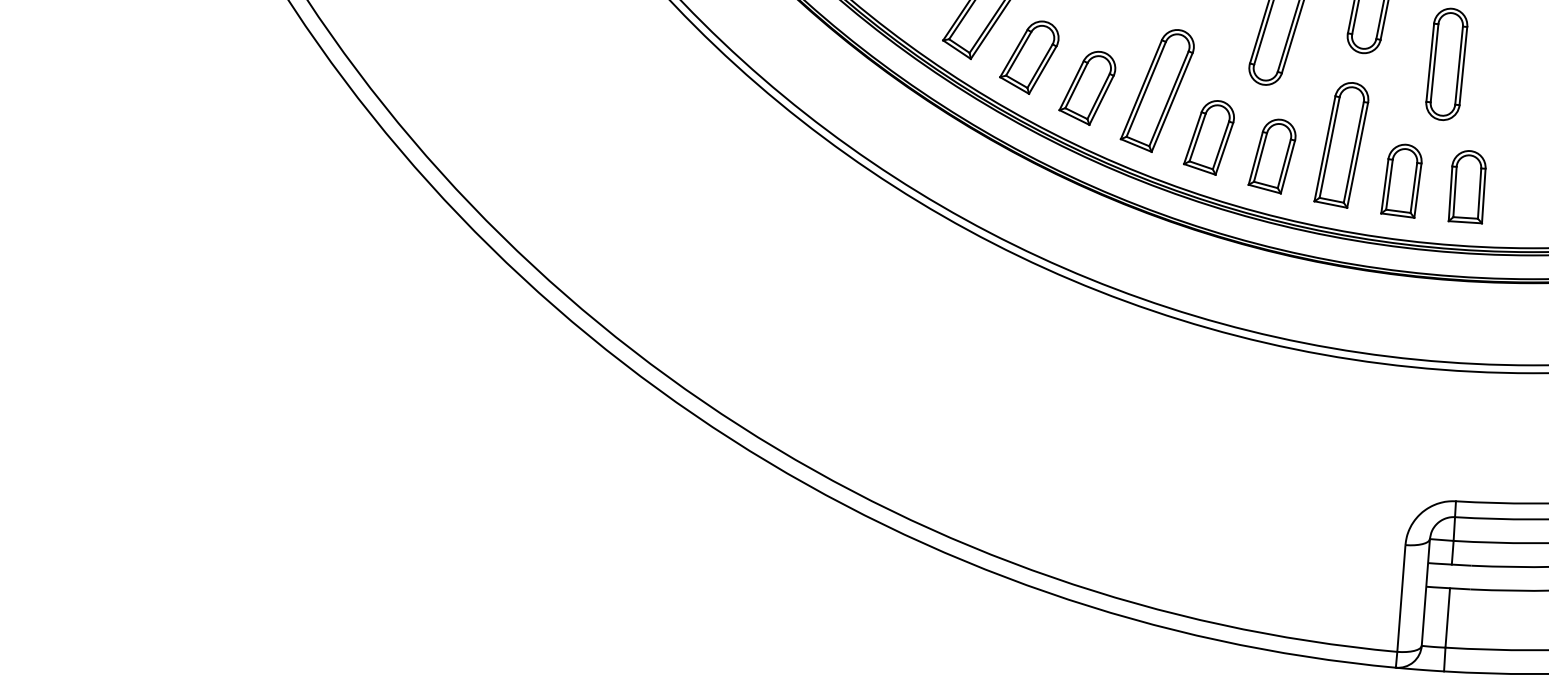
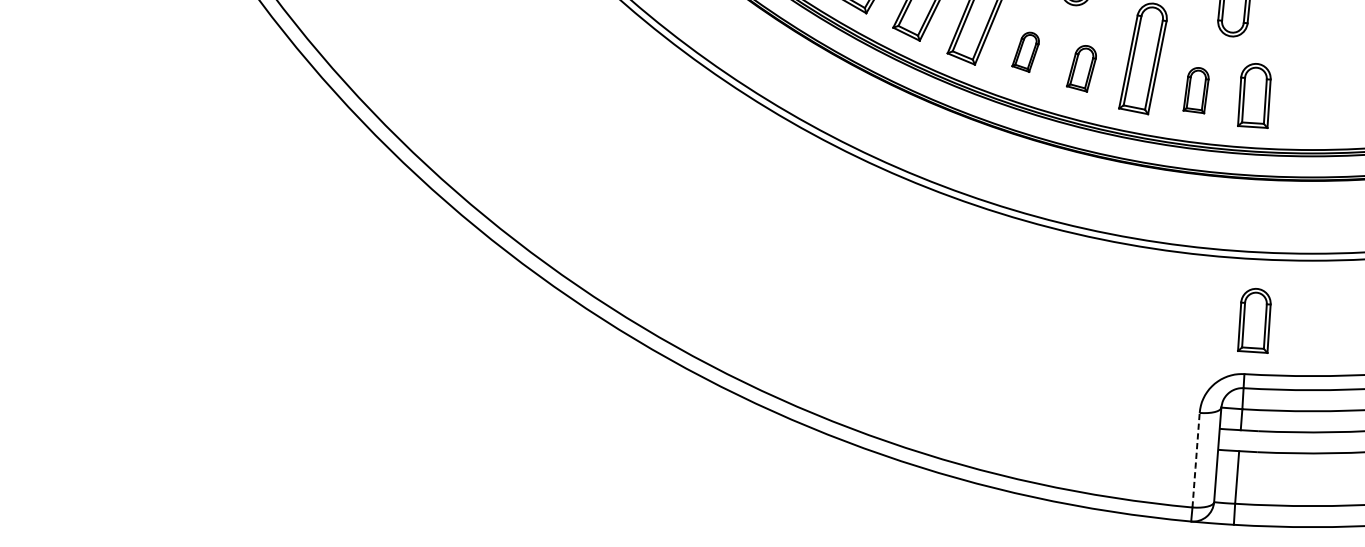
part: (1208, 137) -> (1025, 51), size x0.6
part: (1271, 156) -> (1081, 68), size x0.7
part: (1401, 180) -> (1196, 90), size x0.7
part: (1466, 441) -> (1253, 321), added
line: (1401, 598) -> (1196, 460), solid -> dashed

